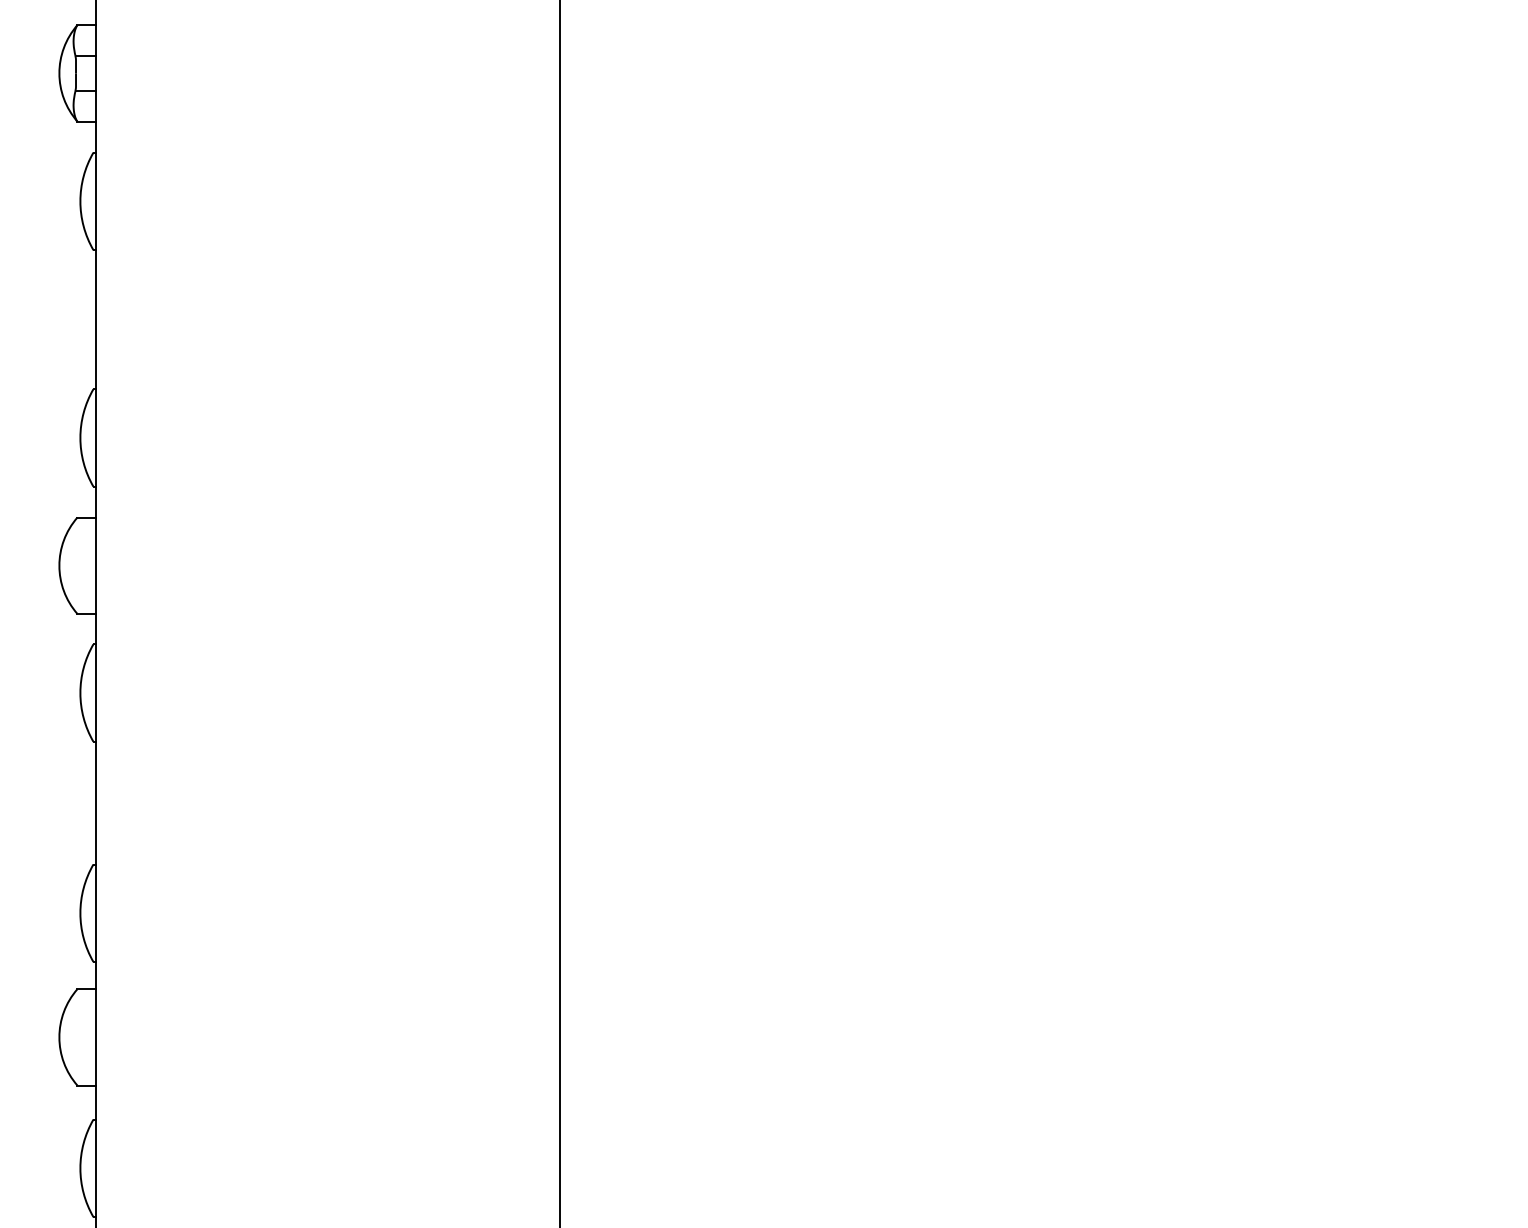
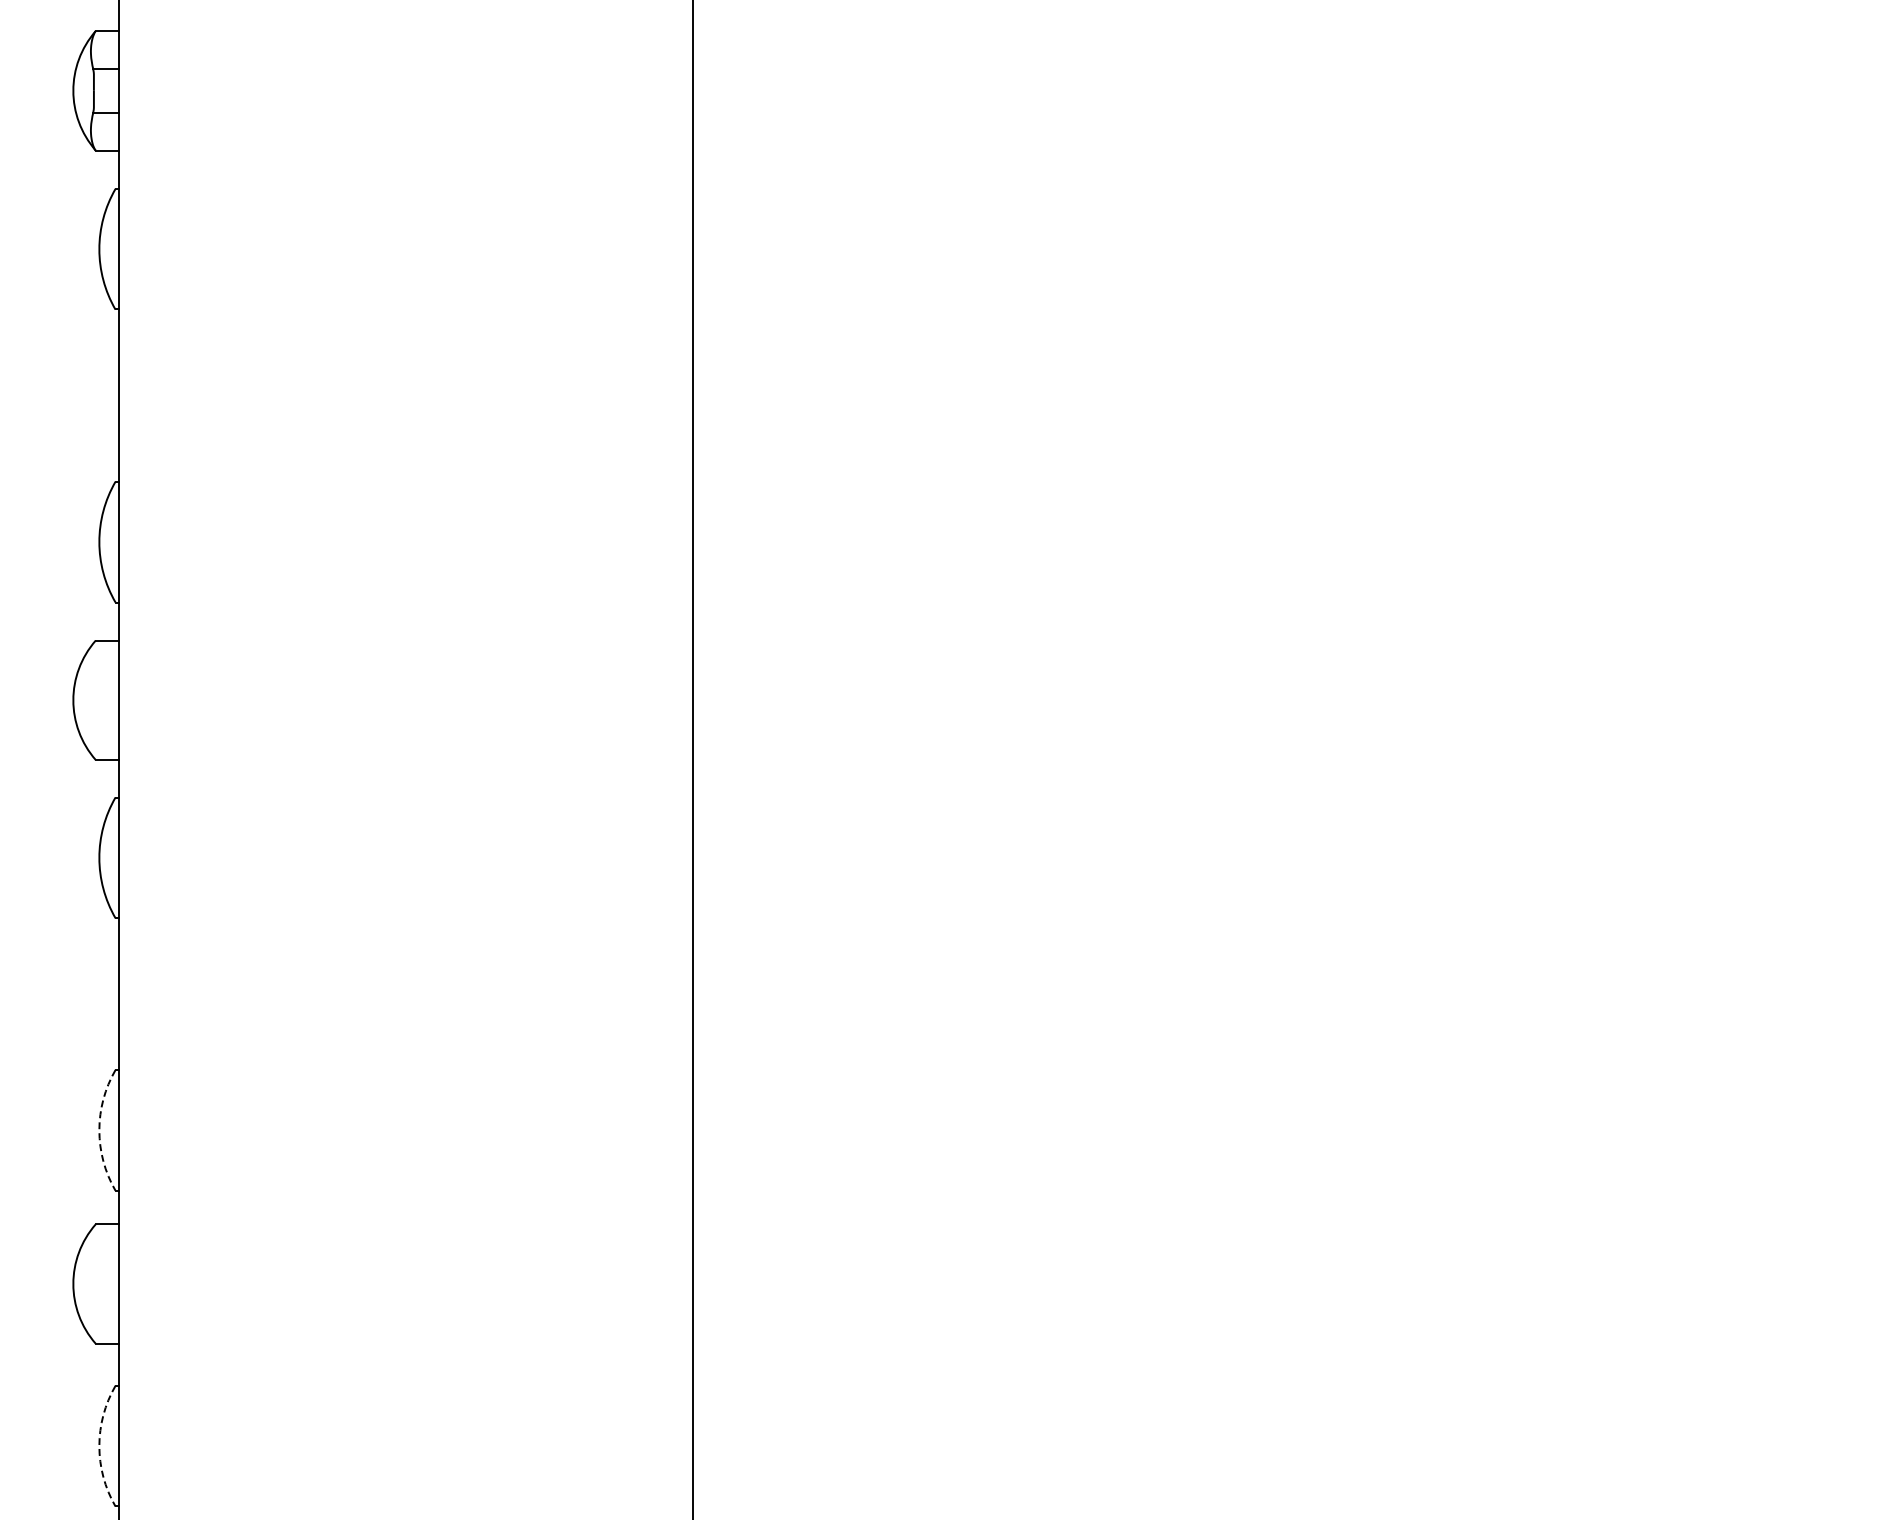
arc: (80, 913) -> (99, 1130), solid -> dashed
arc: (80, 1168) -> (99, 1446), solid -> dashed

